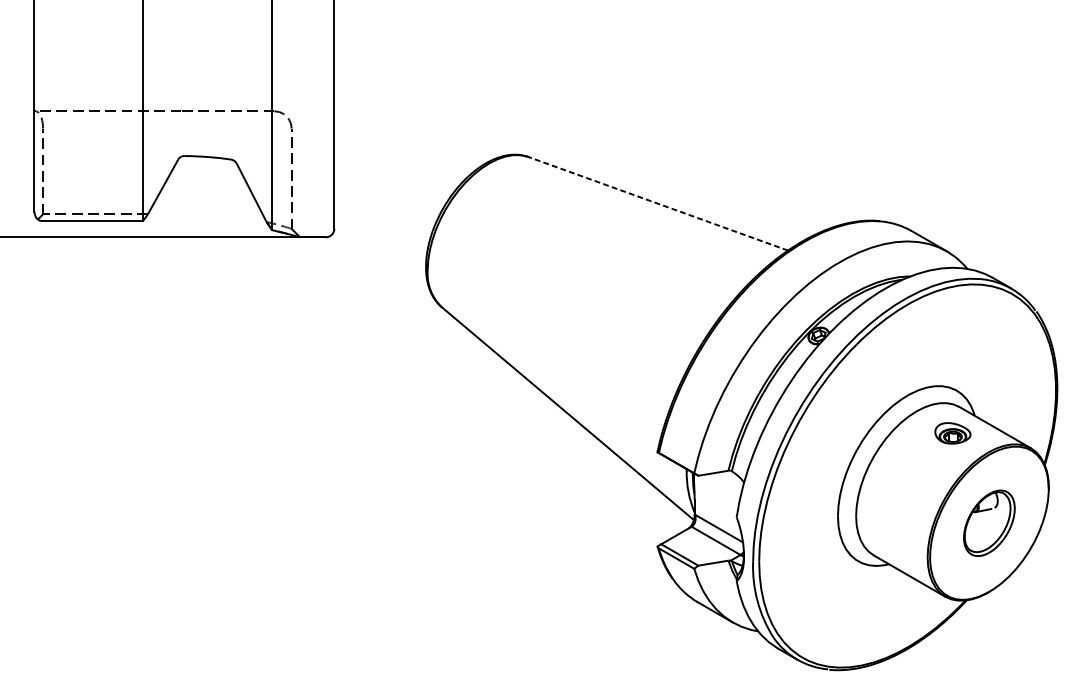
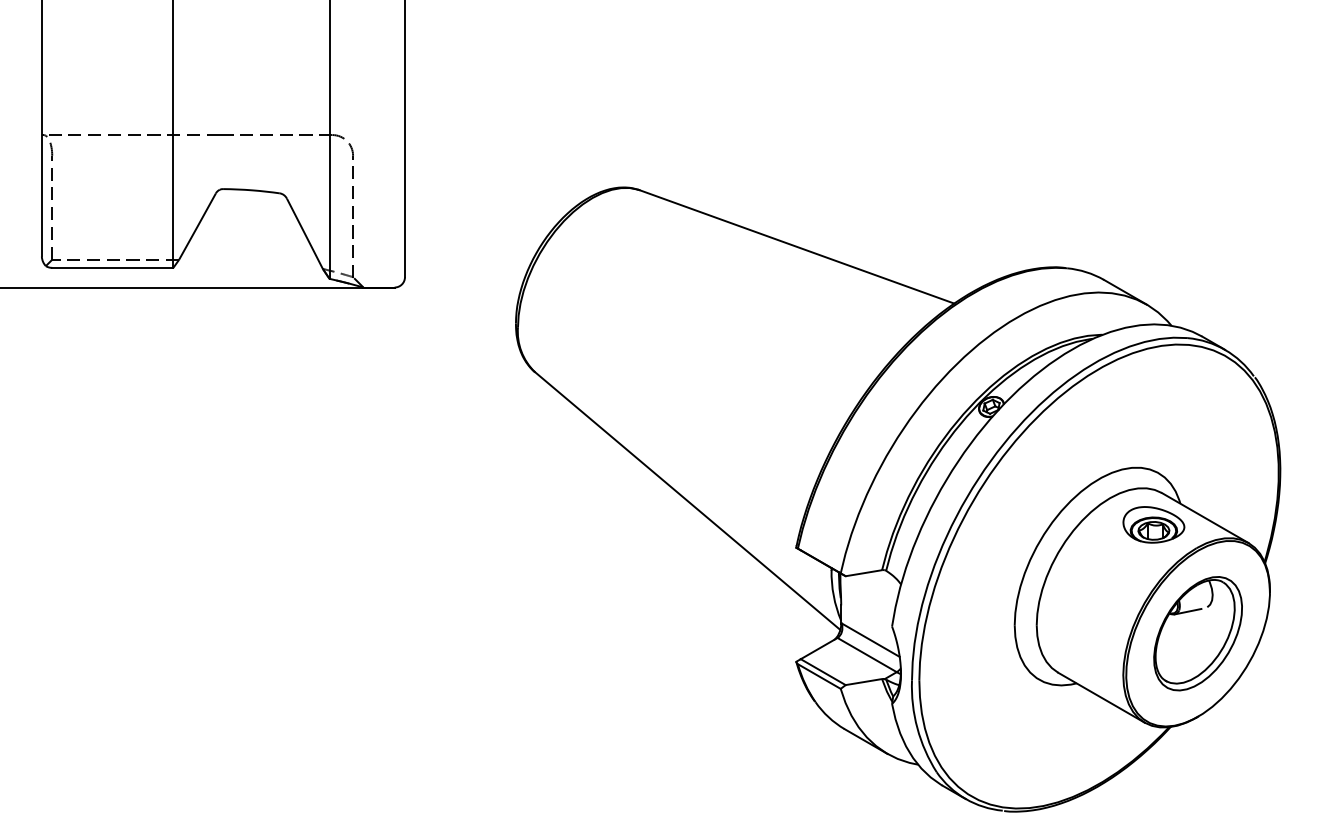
line: (657, 203) -> (796, 246), dashed -> solid
part: (952, 433) -> (1153, 524), size x1.43
part: (988, 523) -> (1197, 633), size x1.43

